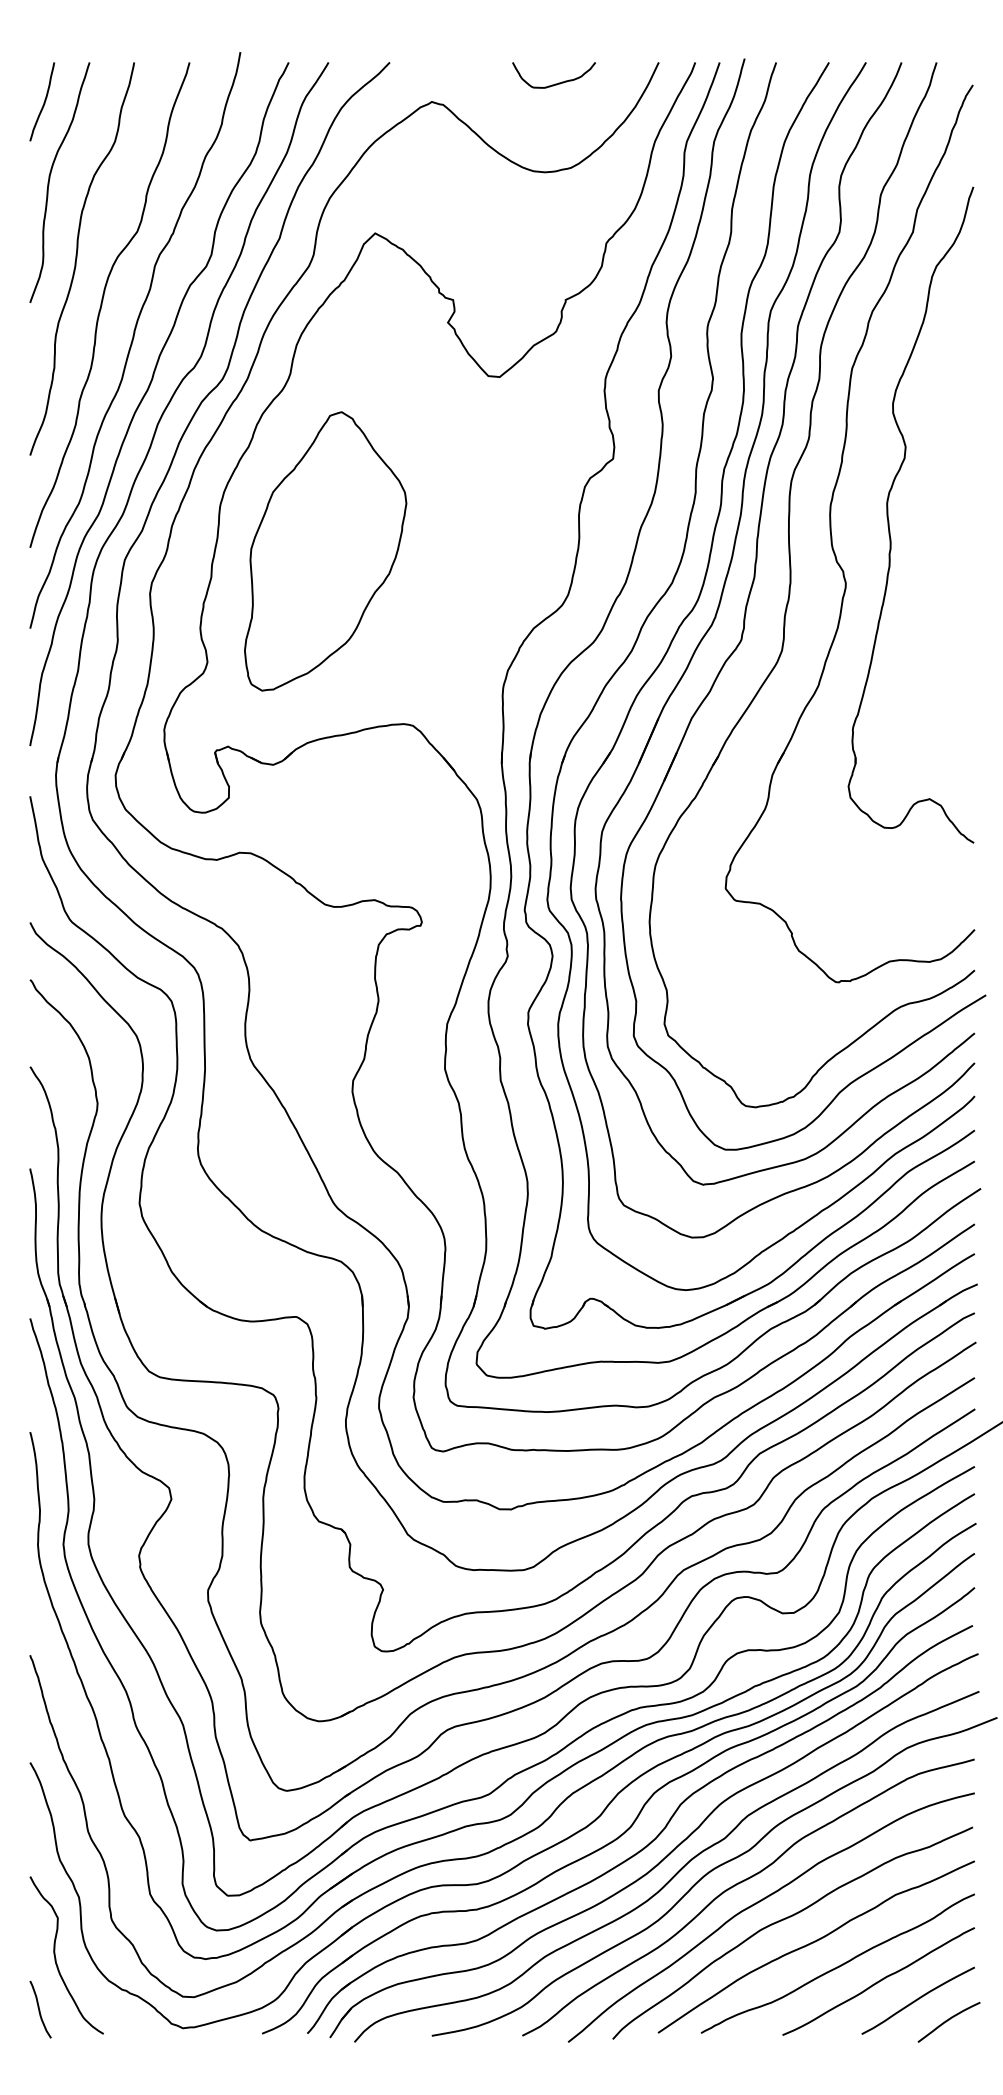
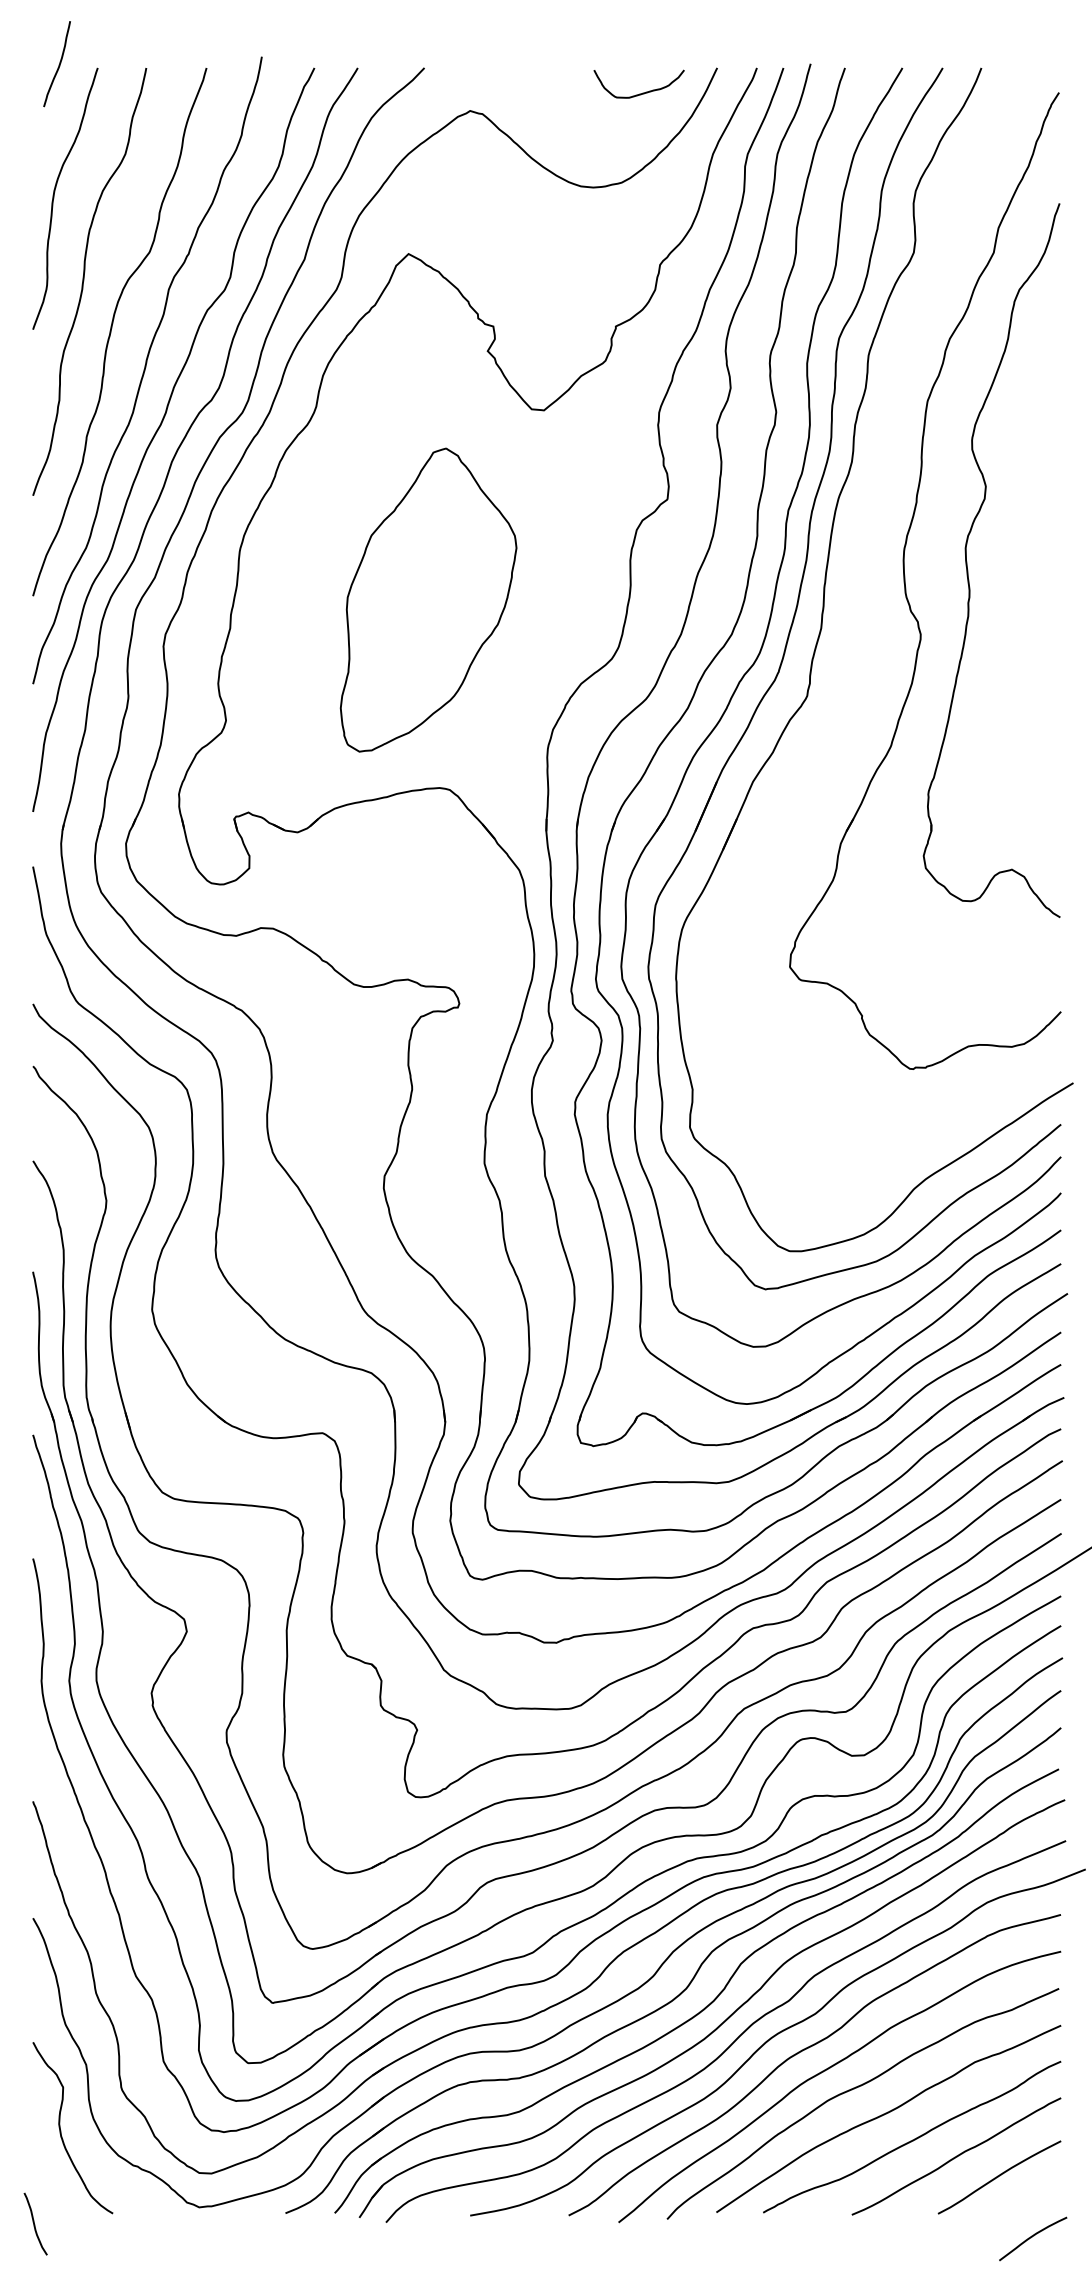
curve: (555, 83) -> (640, 93), moved
curve: (43, 102) -> (58, 64), moved
part: (325, 551) -> (428, 600), moved
part: (791, 584) -> (861, 636), removed
curve: (39, 2009) -> (34, 2223), moved
curve: (948, 2020) -> (1032, 2237), moved

